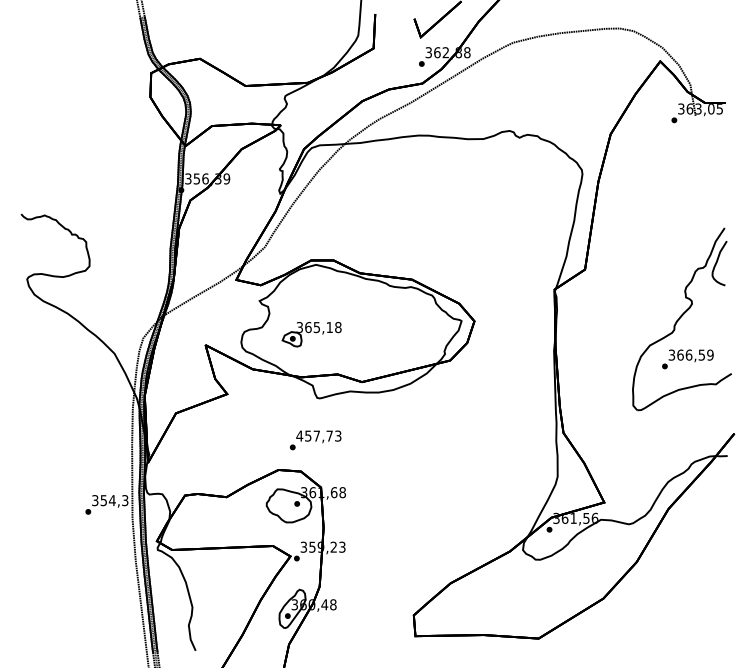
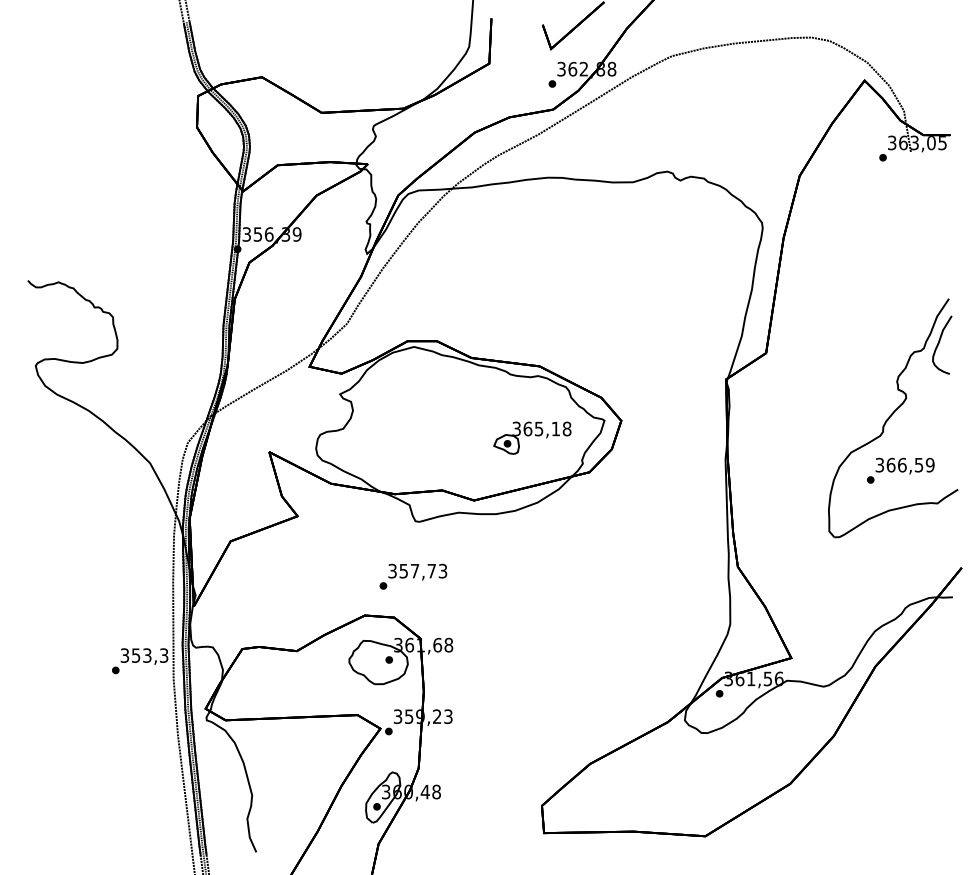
part: (311, 334) -> (532, 437), moved
text: (299, 435) -> (392, 570), 457,73 -> 357,73
text: (111, 500) -> (146, 655), 354,3 -> 353,3

